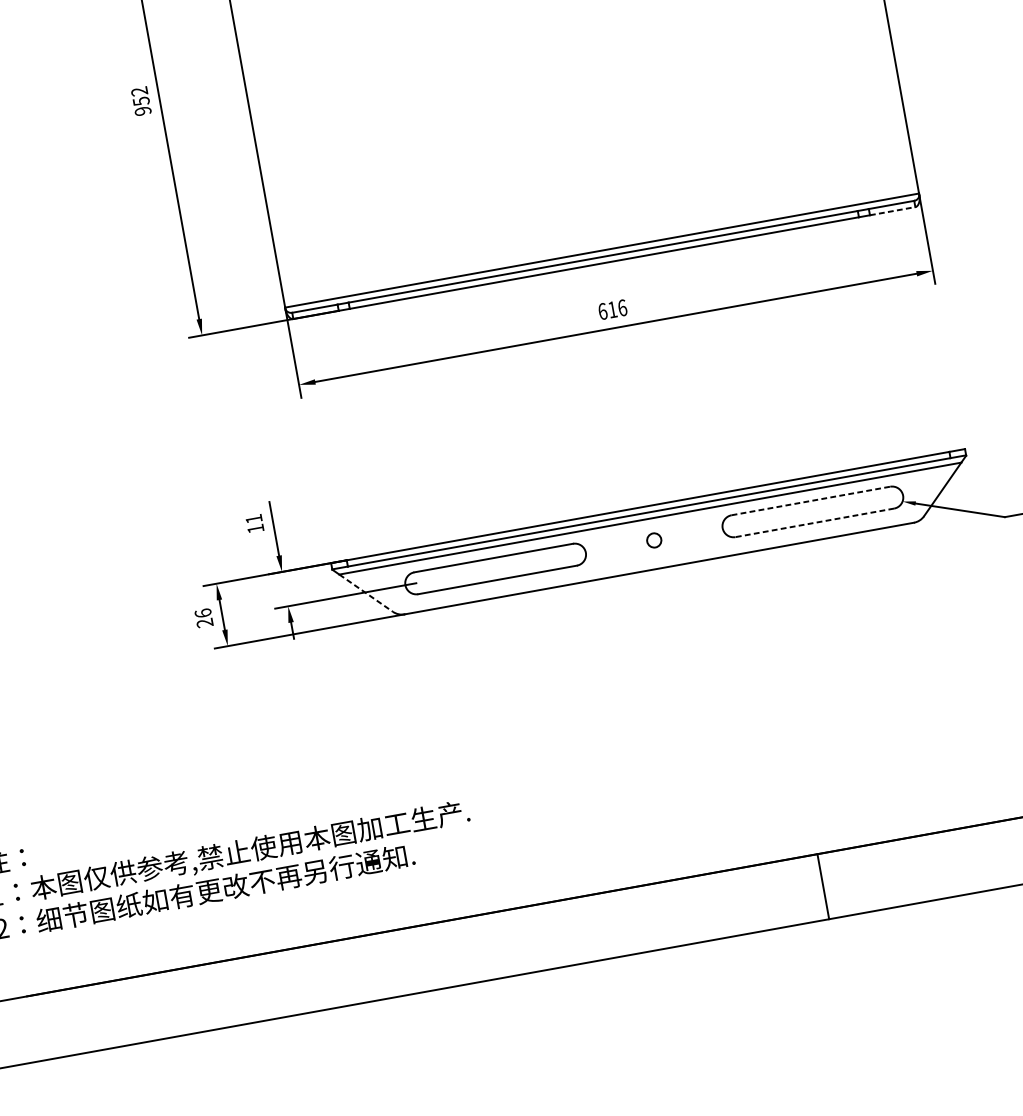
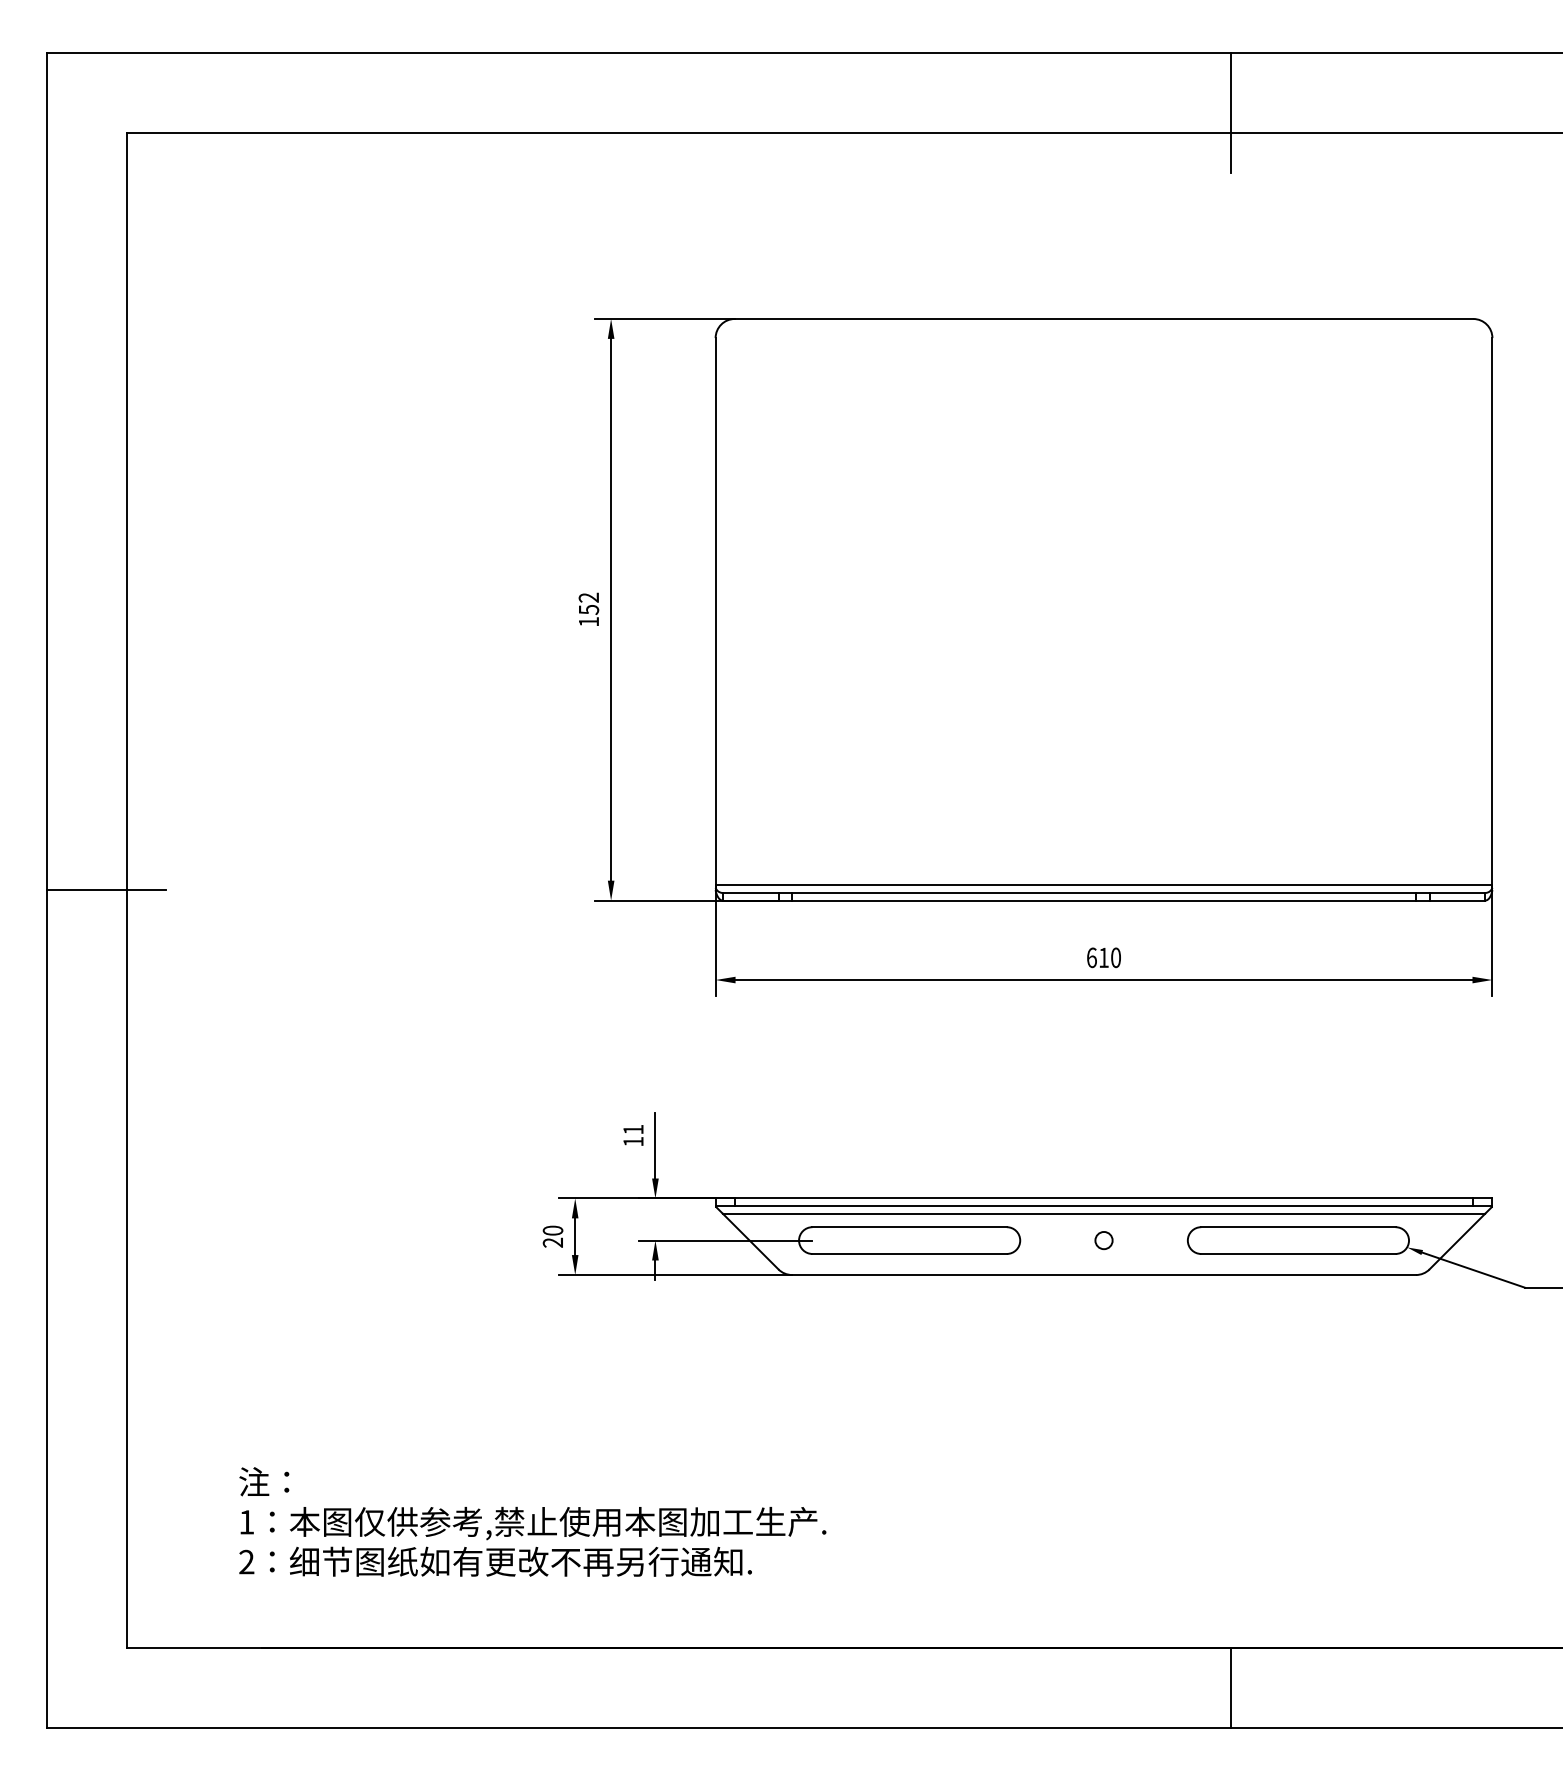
text: (142, 110) -> (588, 621), 952 -> 152
line: (892, 211) -> (1457, 900), dashed -> solid
text: (622, 307) -> (1116, 957), 616 -> 610
line: (811, 501) -> (1298, 1227), dashed -> solid
line: (814, 522) -> (1297, 1253), dashed -> solid
line: (366, 592) -> (751, 1241), dashed -> solid
text: (202, 613) -> (552, 1230), 26 -> 20

